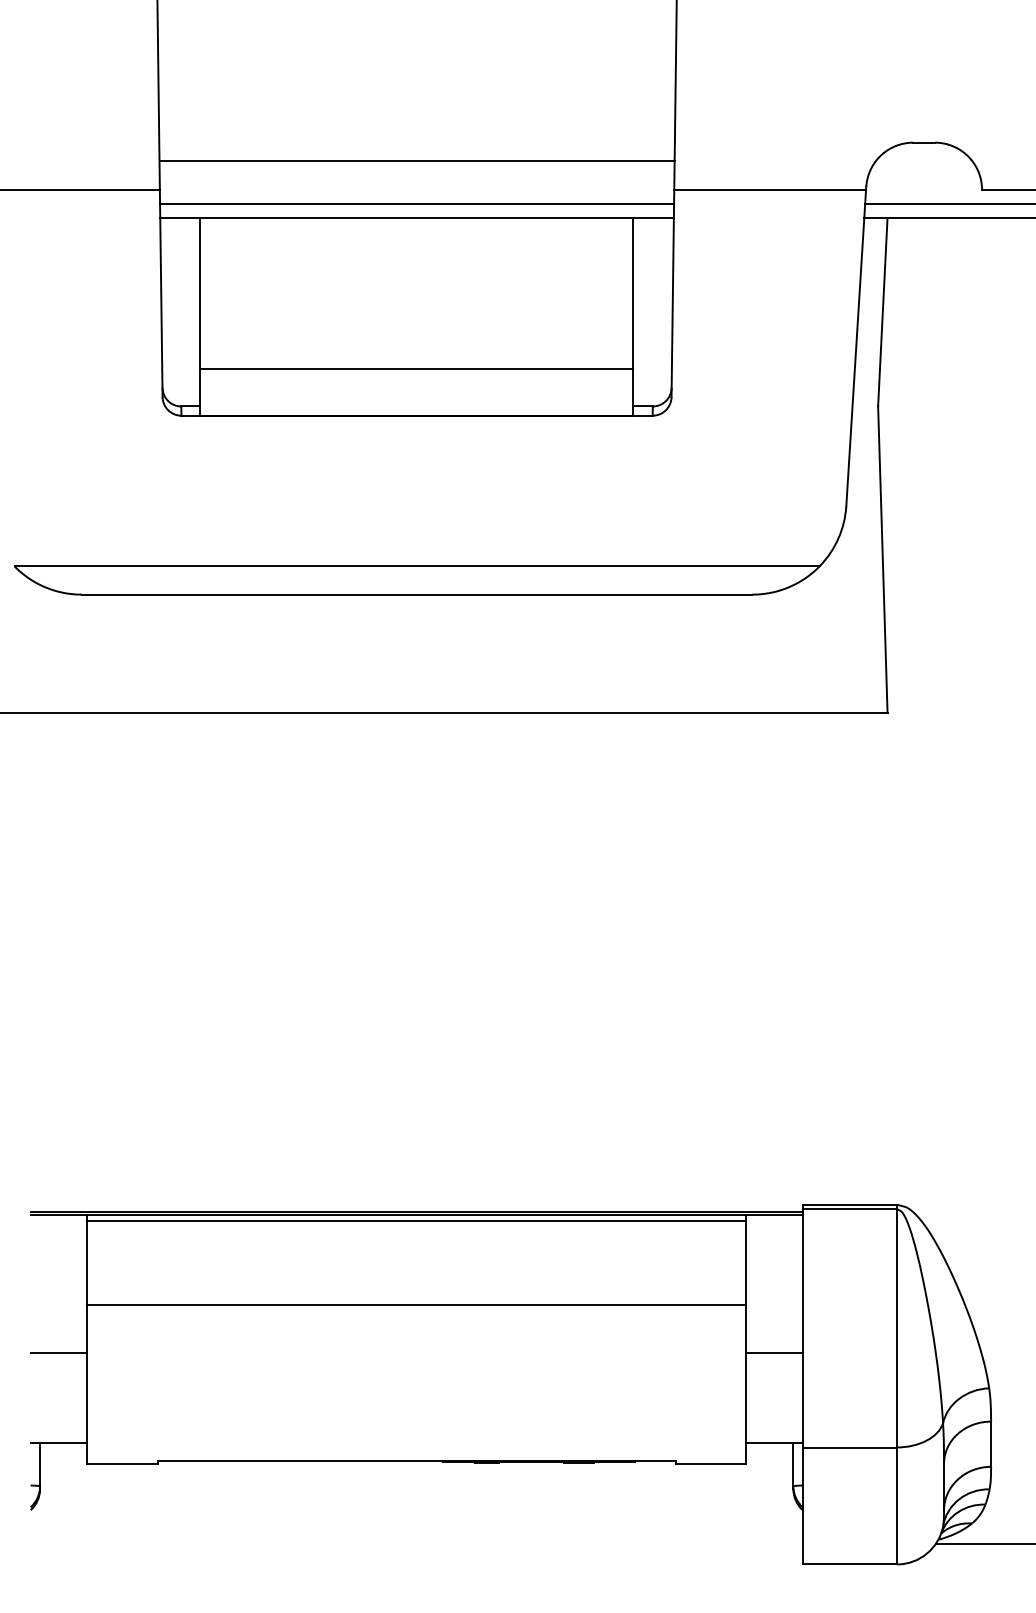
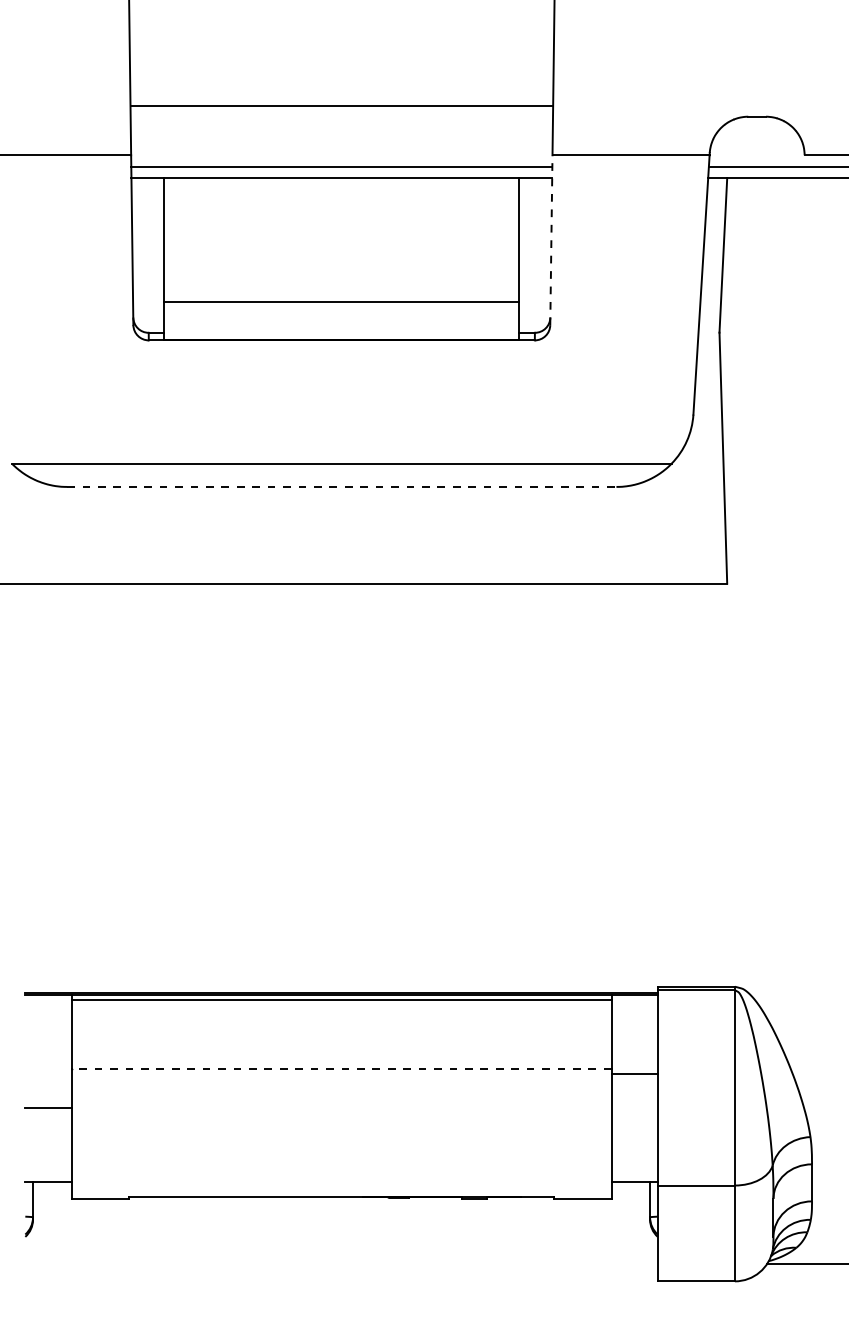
line: (416, 161) -> (341, 106), moved
line: (673, 293) -> (551, 240), solid -> dashed
line: (416, 594) -> (341, 486), solid -> dashed
line: (416, 1304) -> (341, 1068), solid -> dashed
line: (774, 1353) -> (634, 1074), moved

